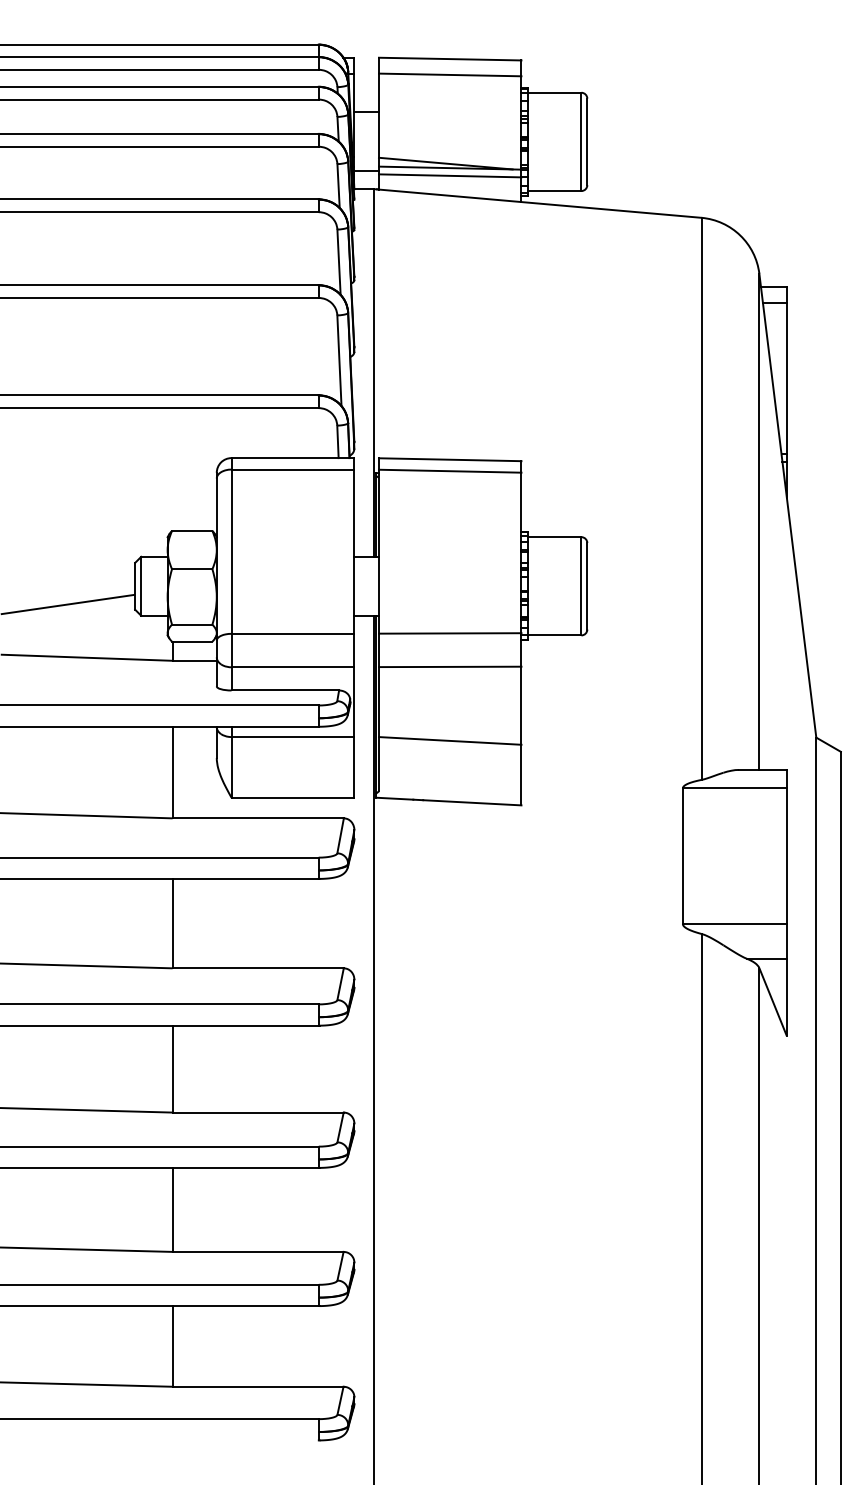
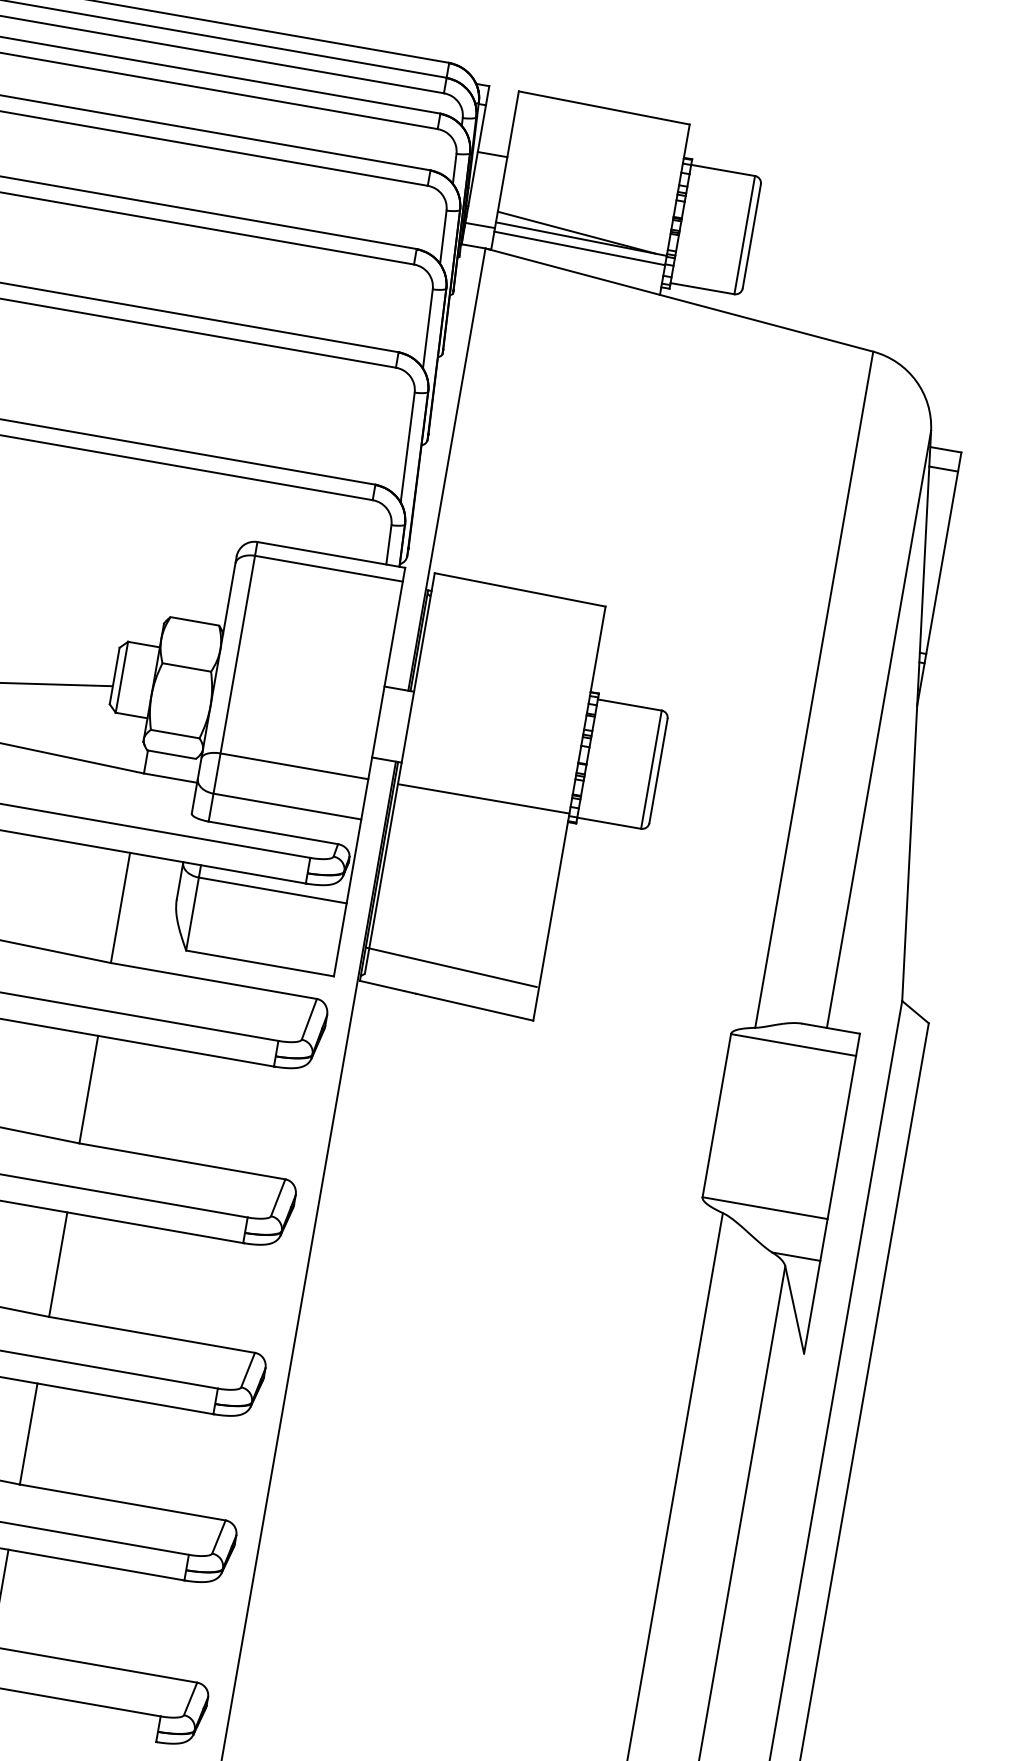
line: (449, 74) -> (600, 126), removed
line: (449, 470) -> (517, 602), removed
line: (449, 666) -> (475, 838), removed
line: (449, 740) -> (451, 966), moved

